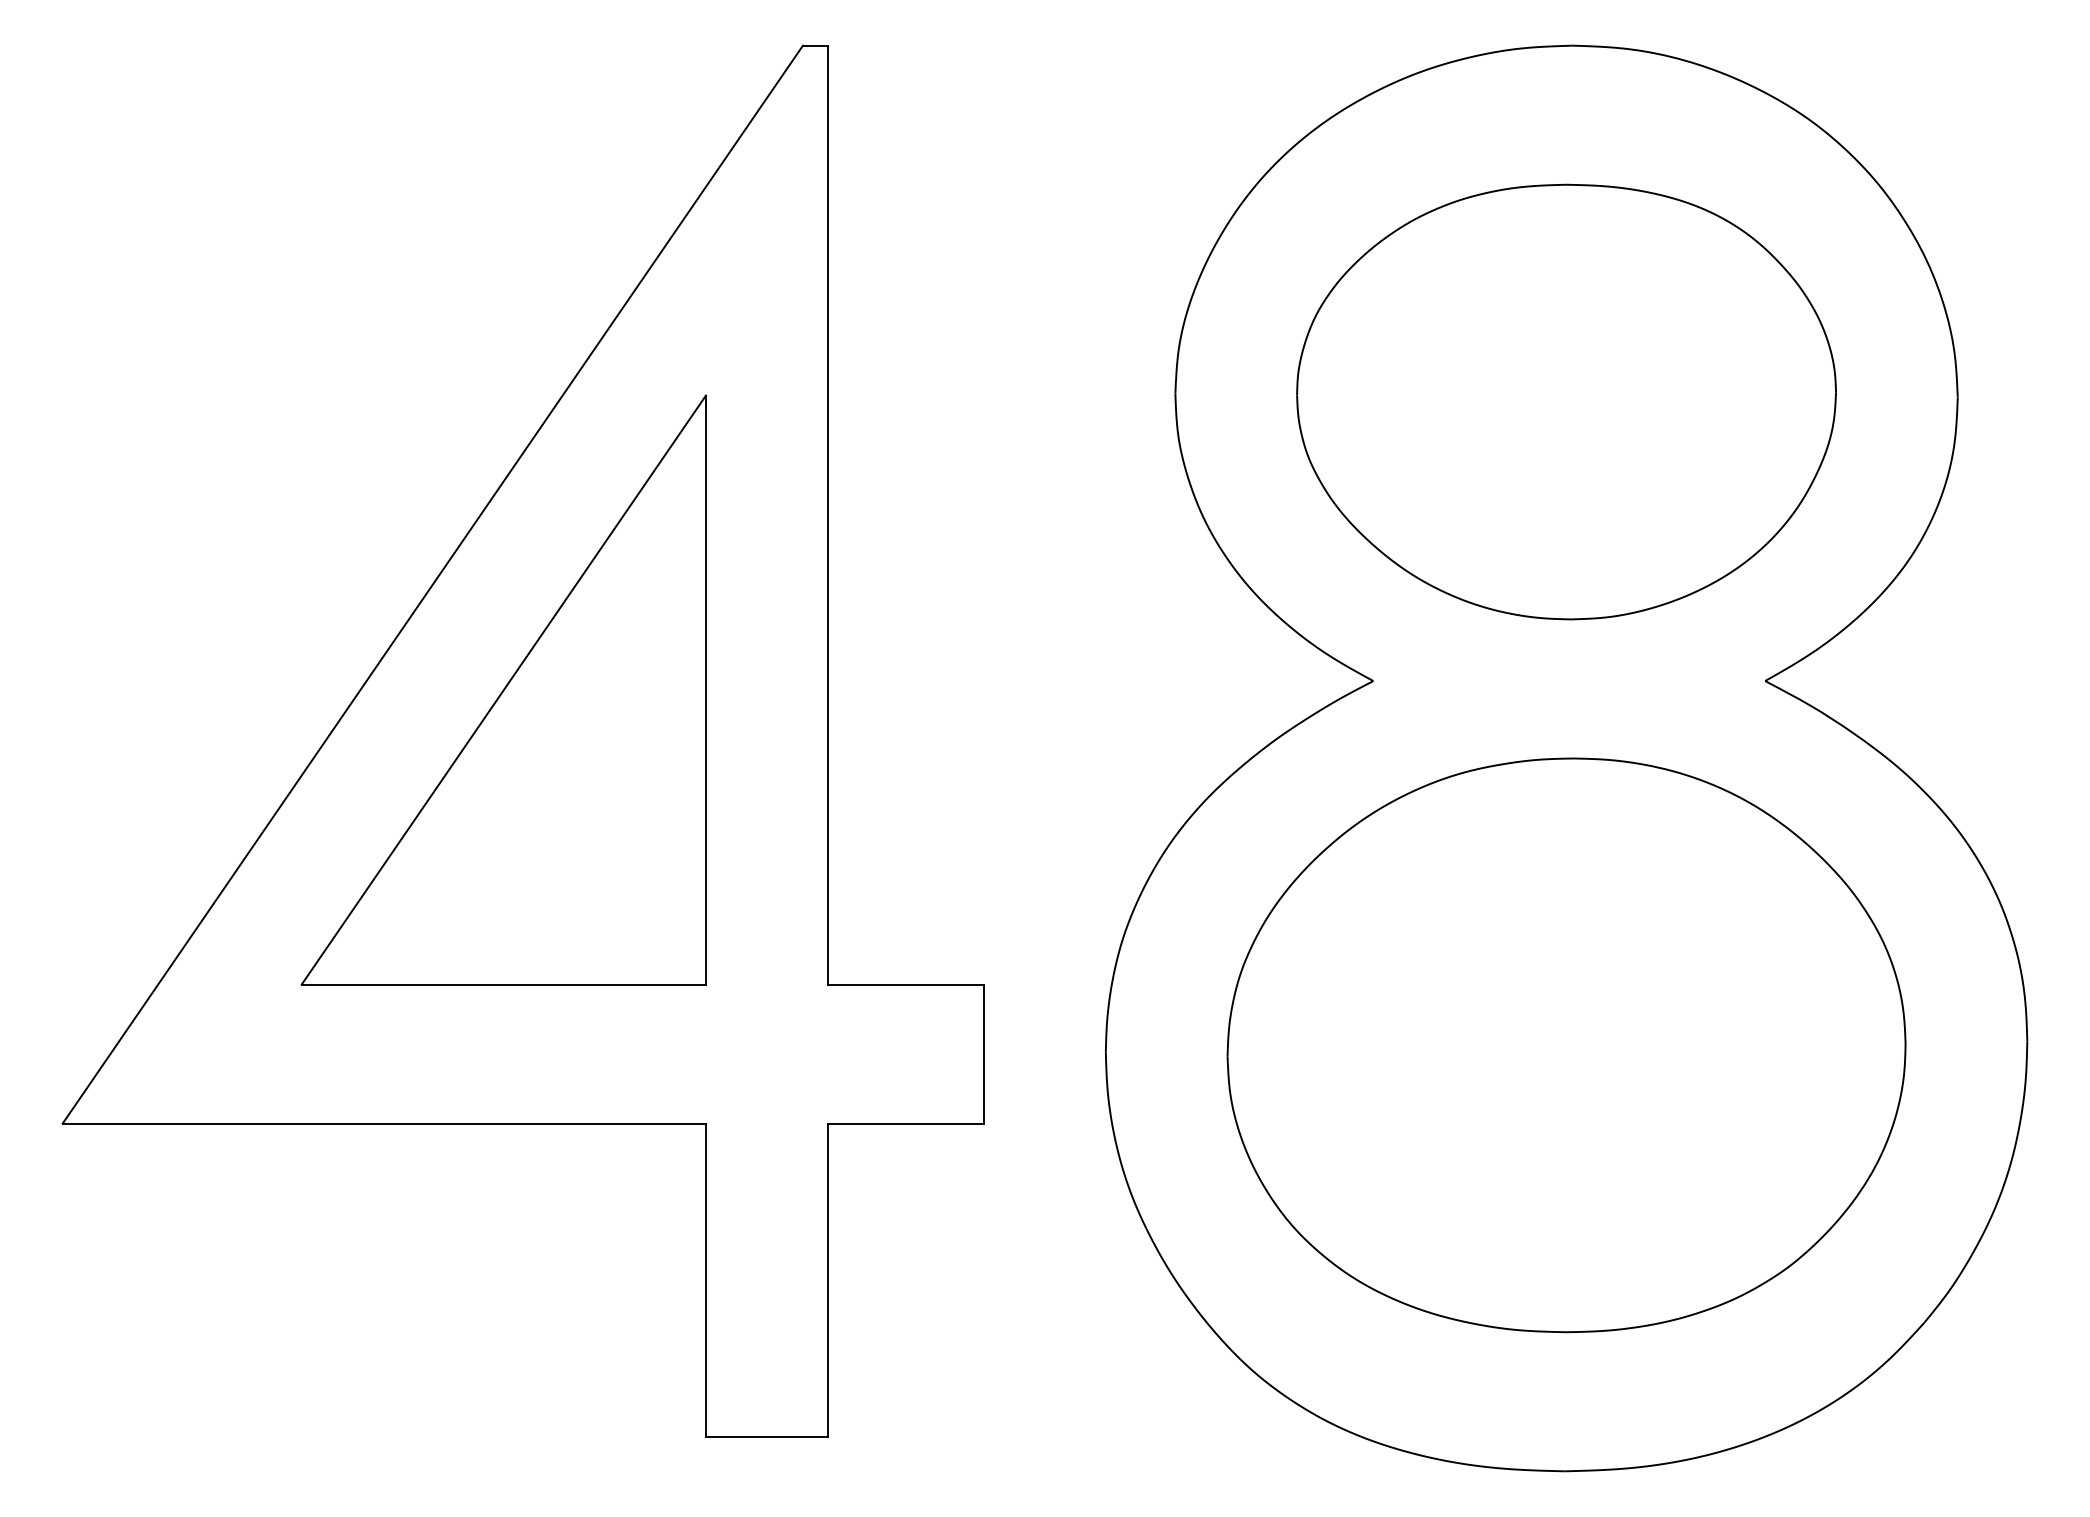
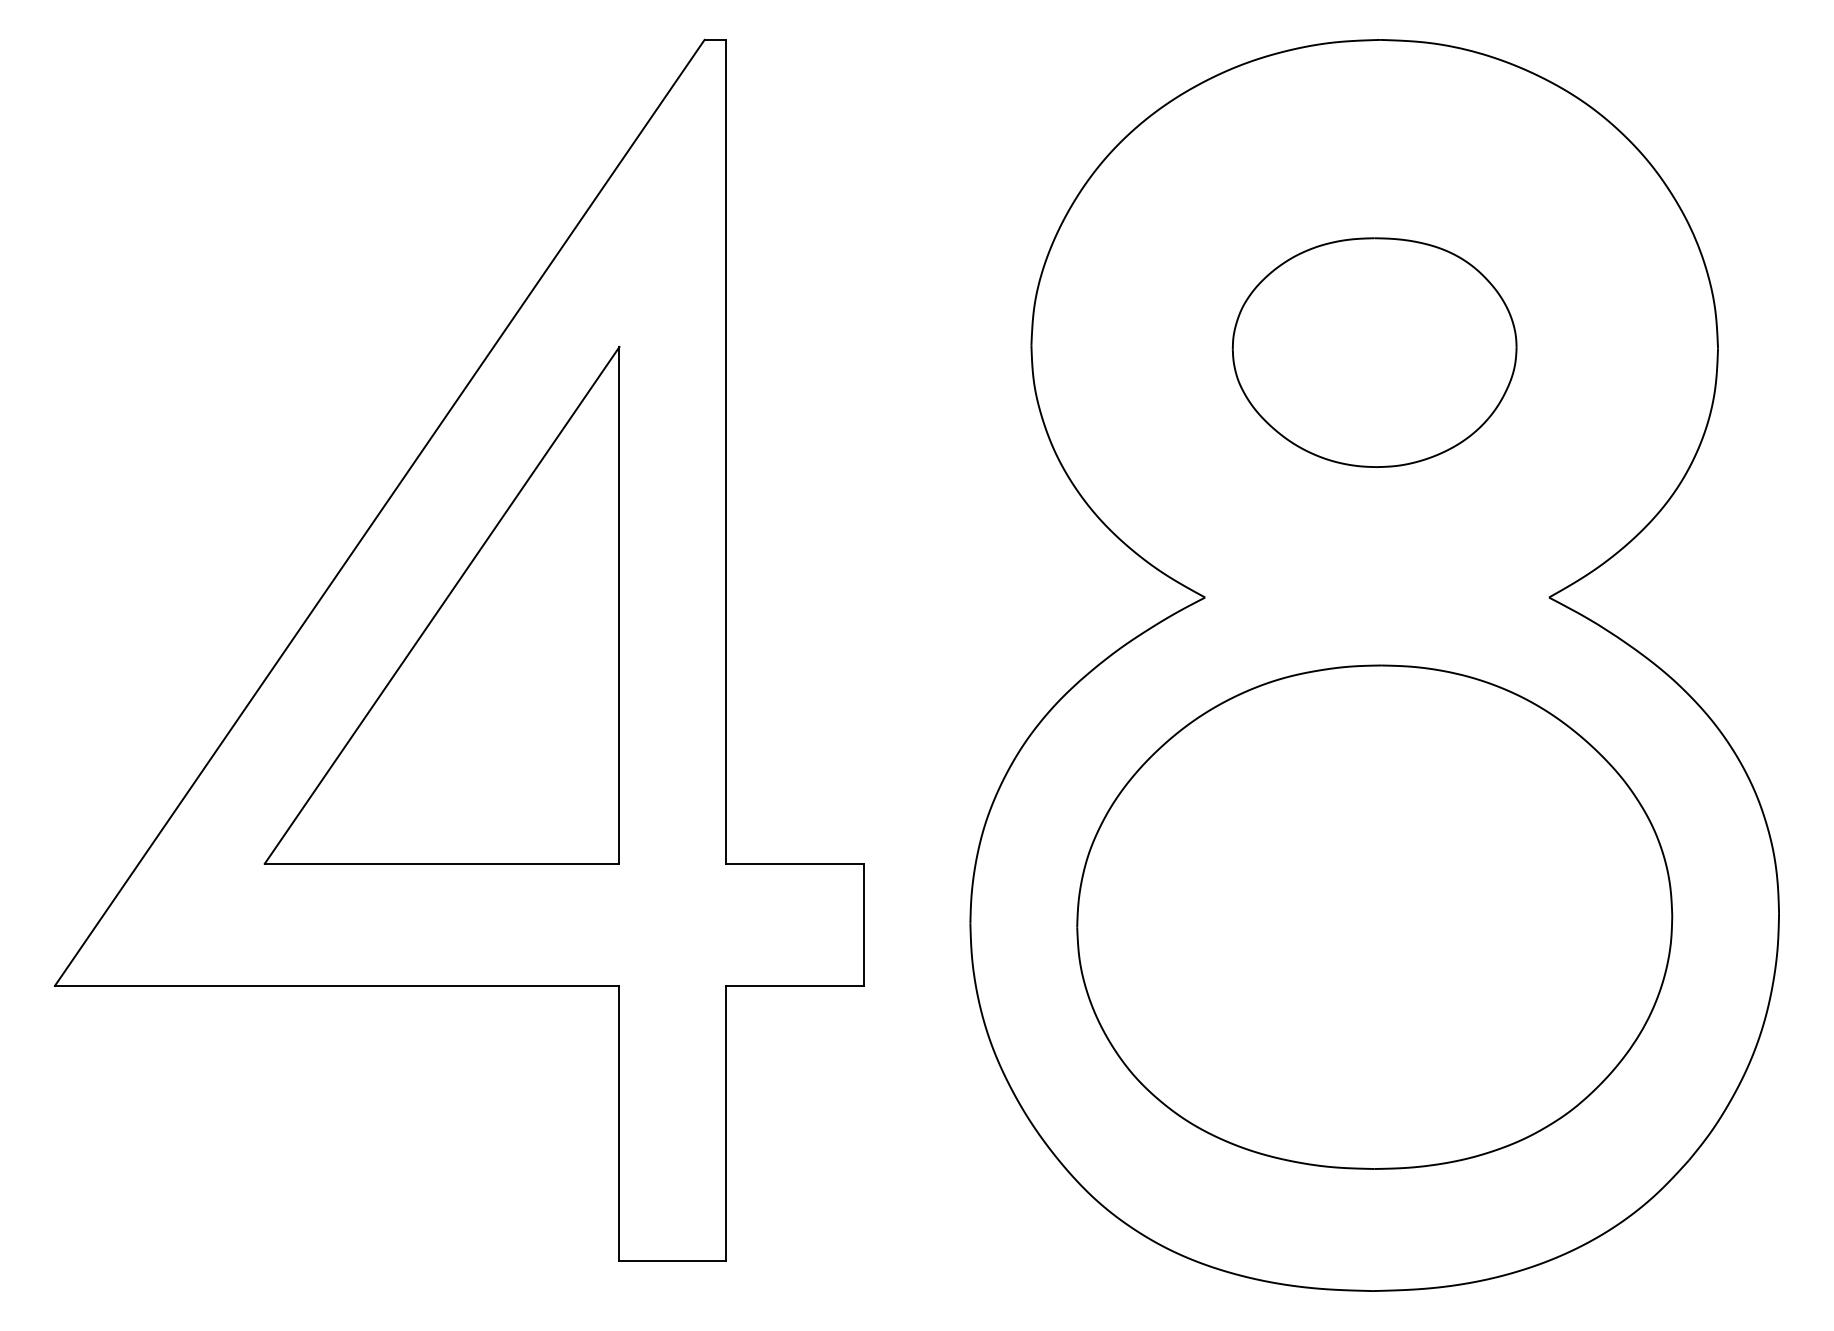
part: (1566, 401) -> (1374, 352), size x0.6

